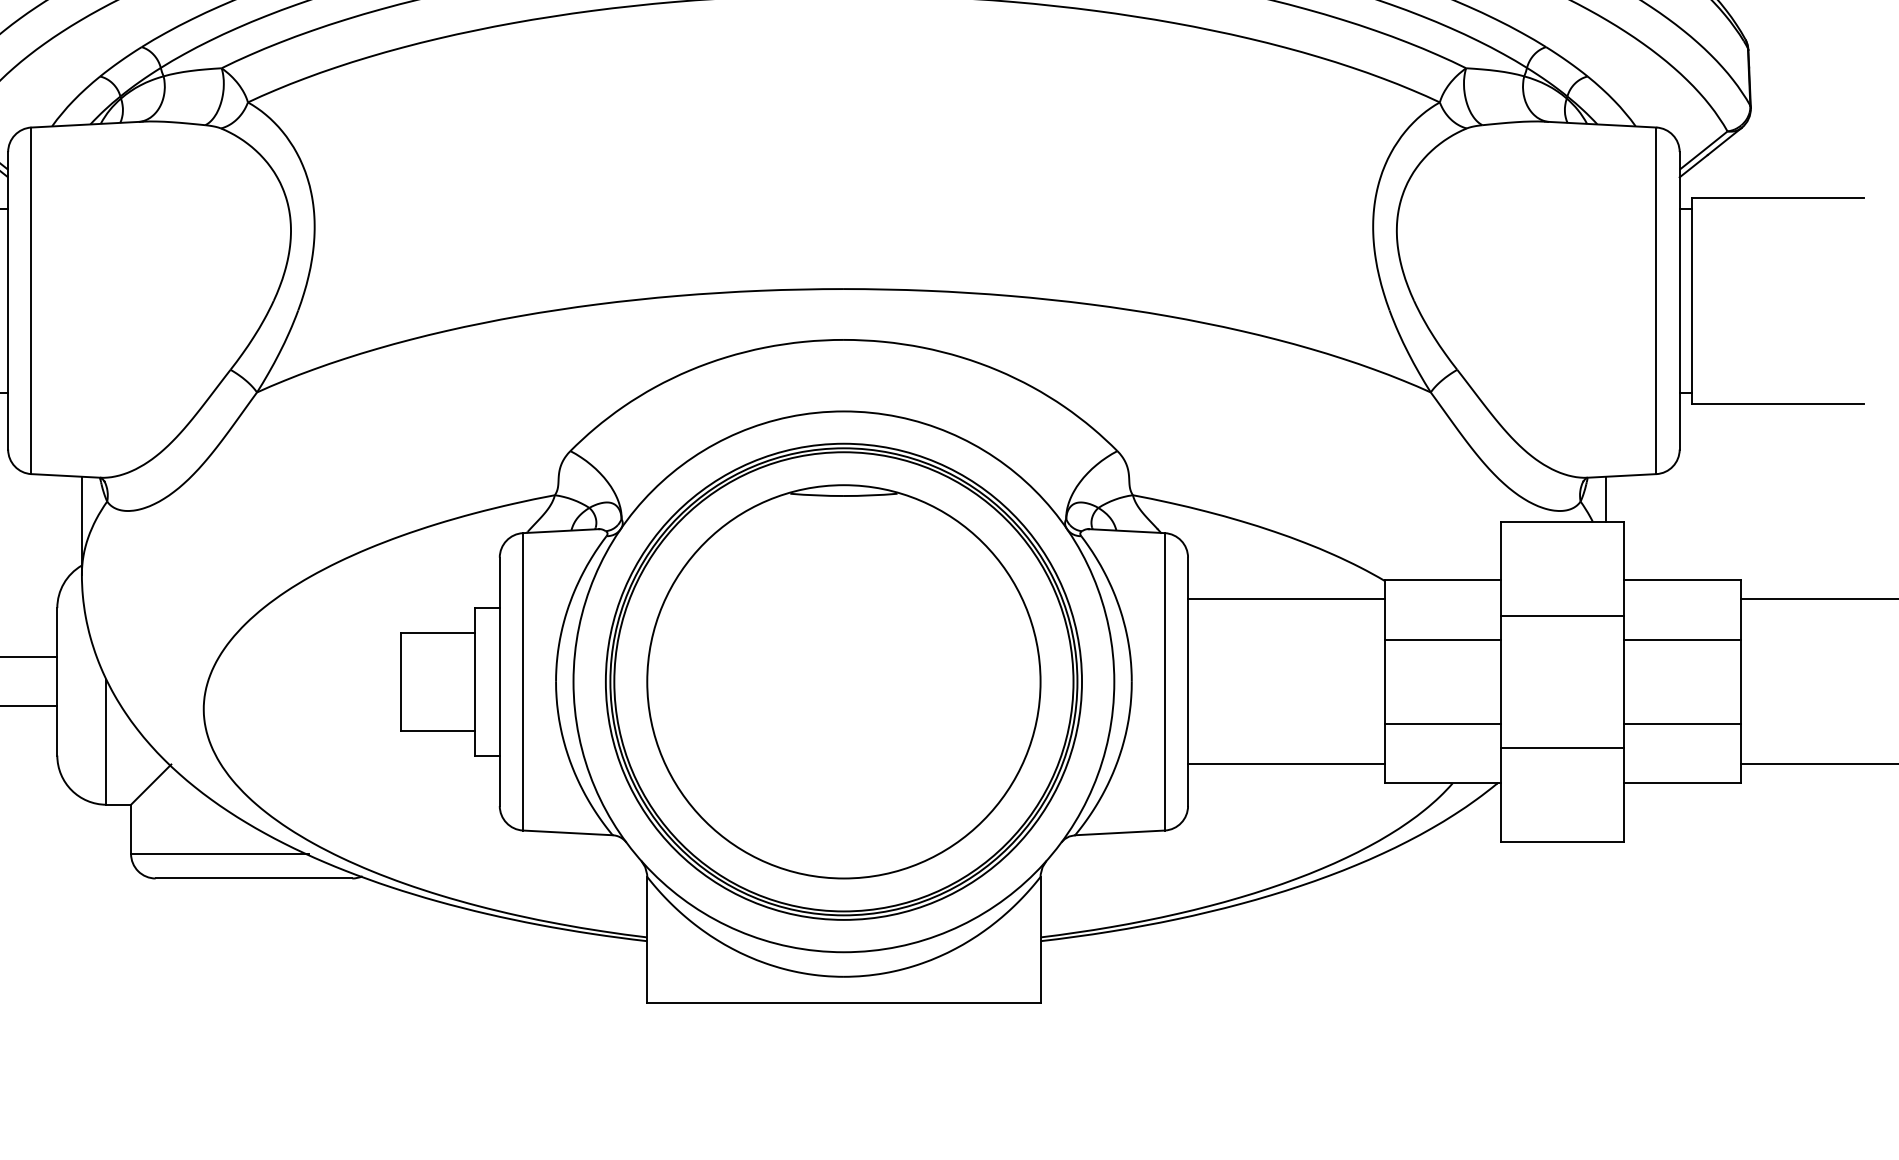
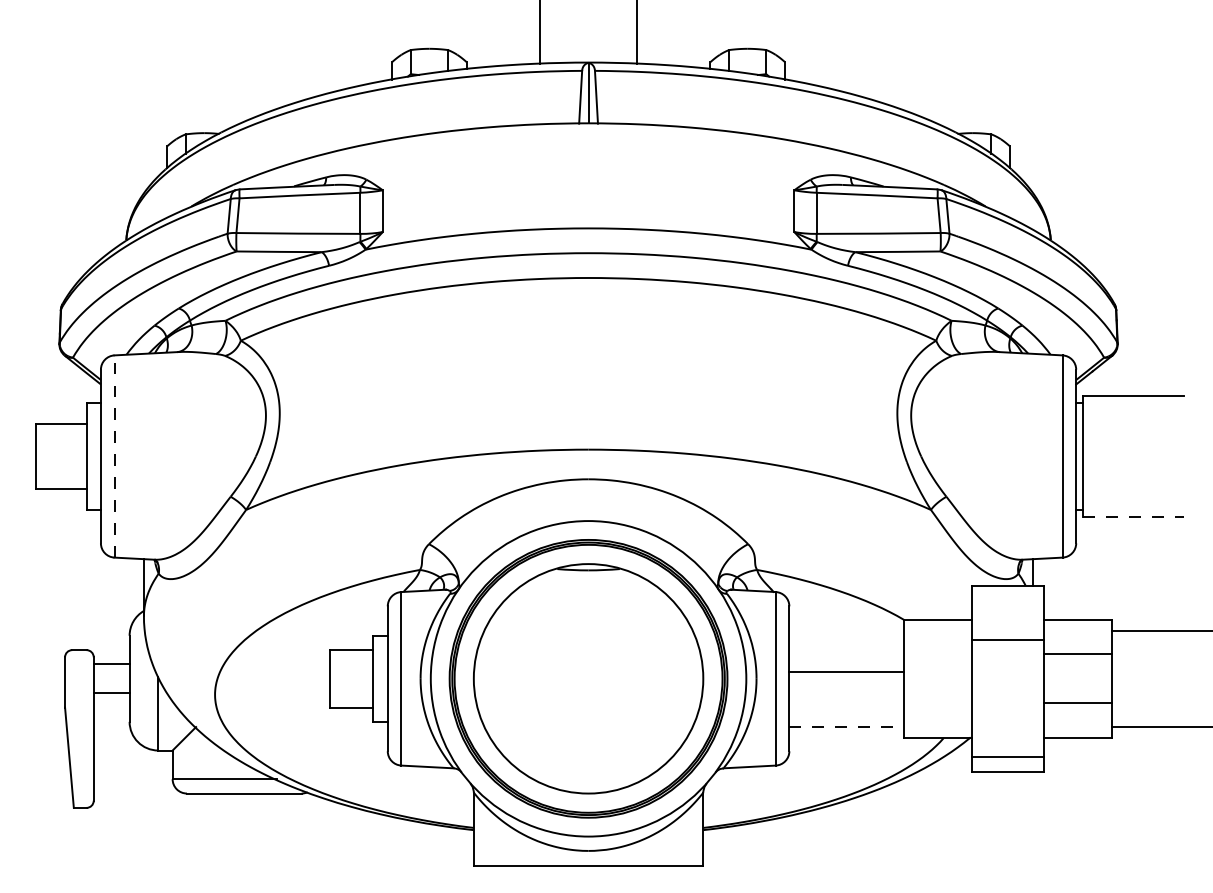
line: (31, 300) -> (114, 456), solid -> dashed
line: (1779, 403) -> (1134, 516), solid -> dashed
line: (1285, 599) -> (846, 671), moved
line: (1443, 640) -> (938, 654), removed
line: (1443, 724) -> (938, 703), removed
line: (1561, 748) -> (1007, 757), moved
line: (1287, 765) -> (847, 727), solid -> dashed

